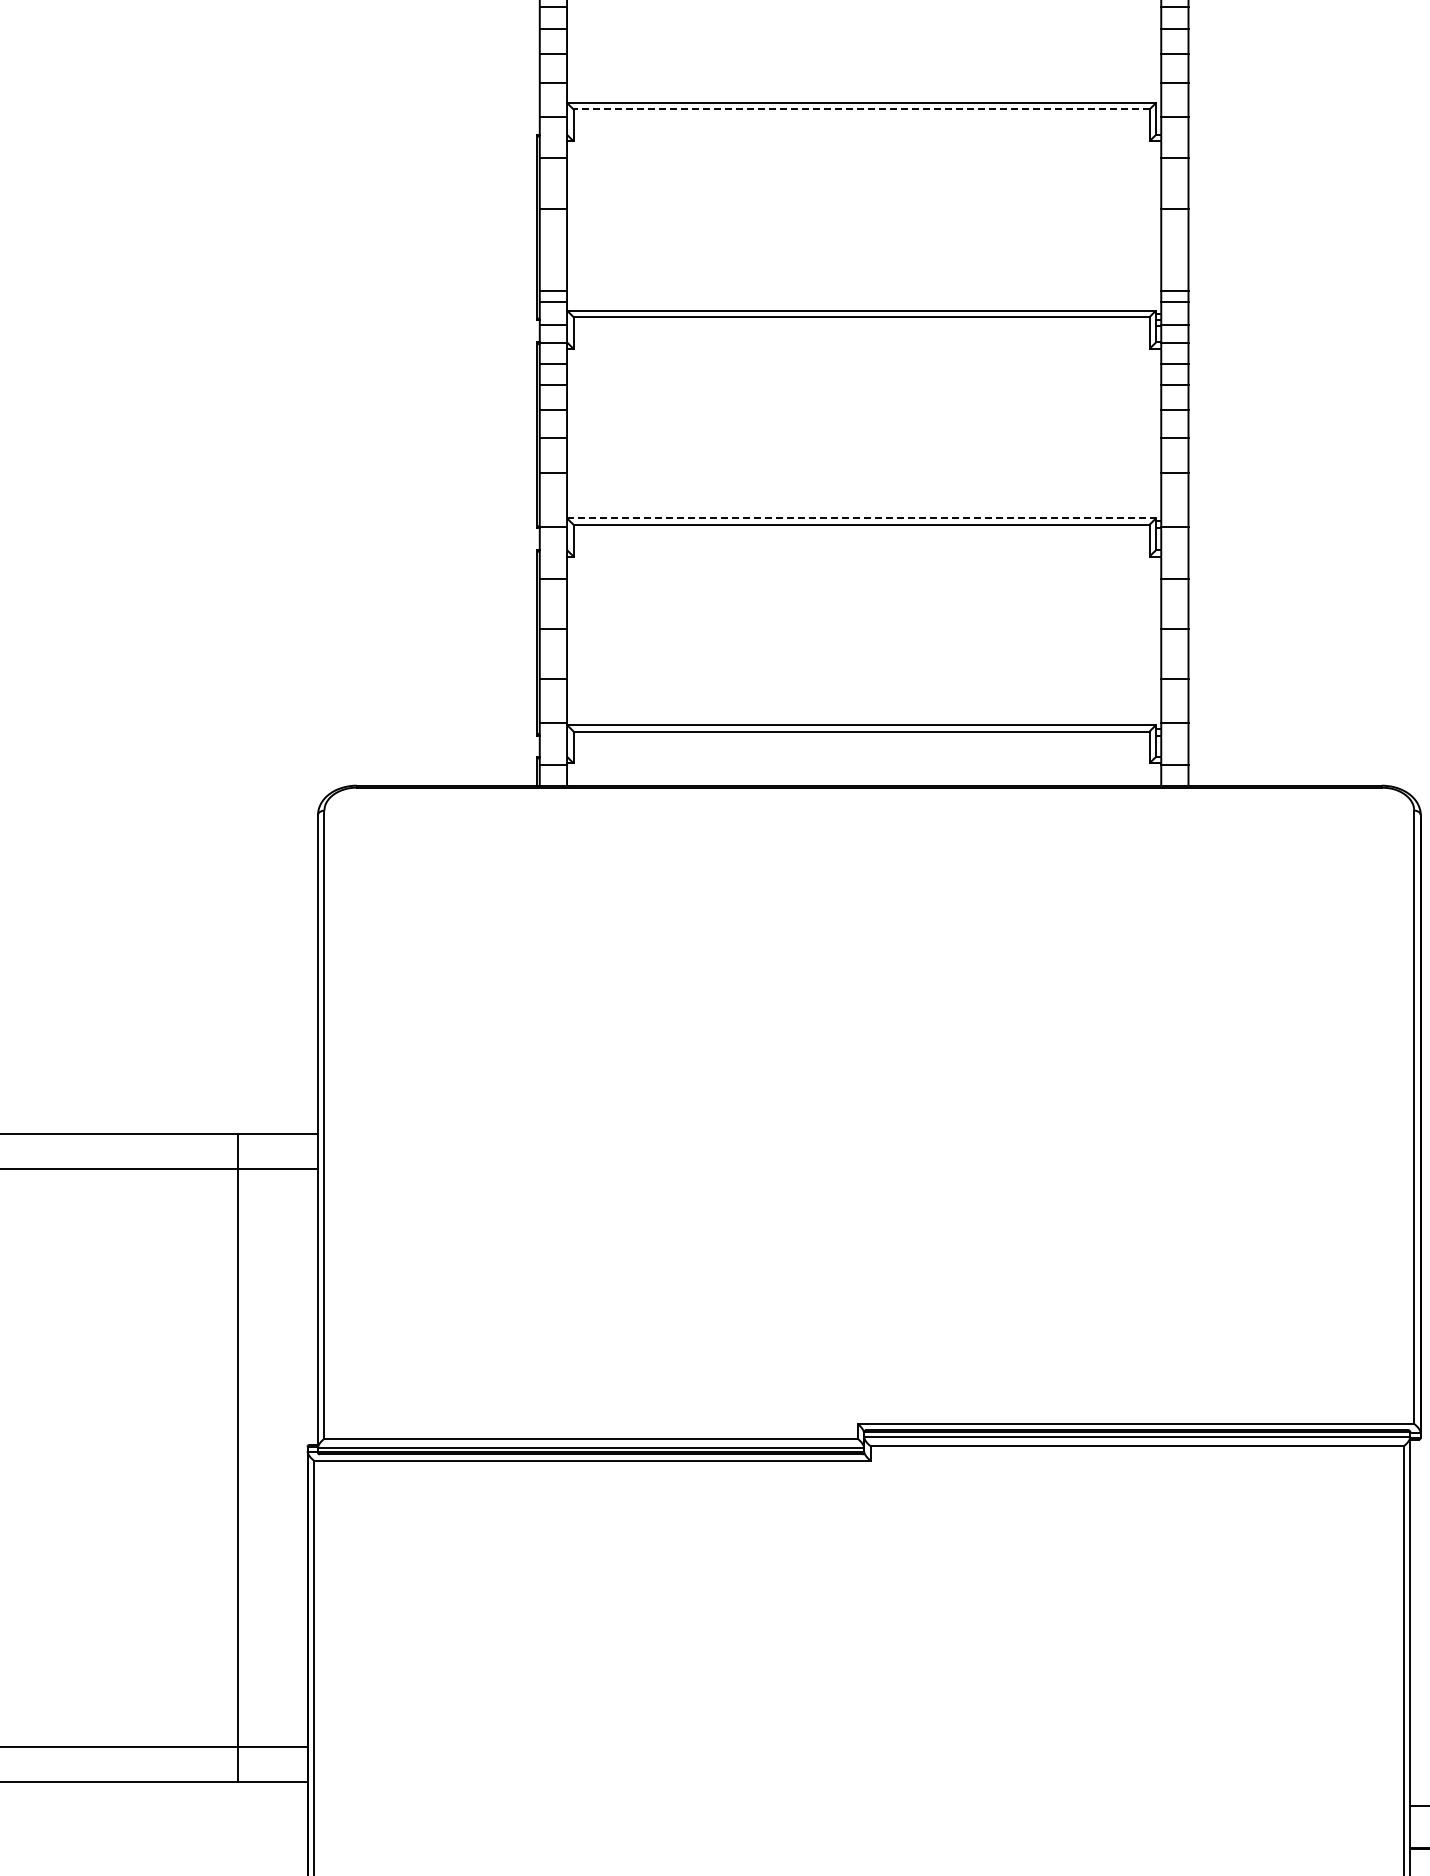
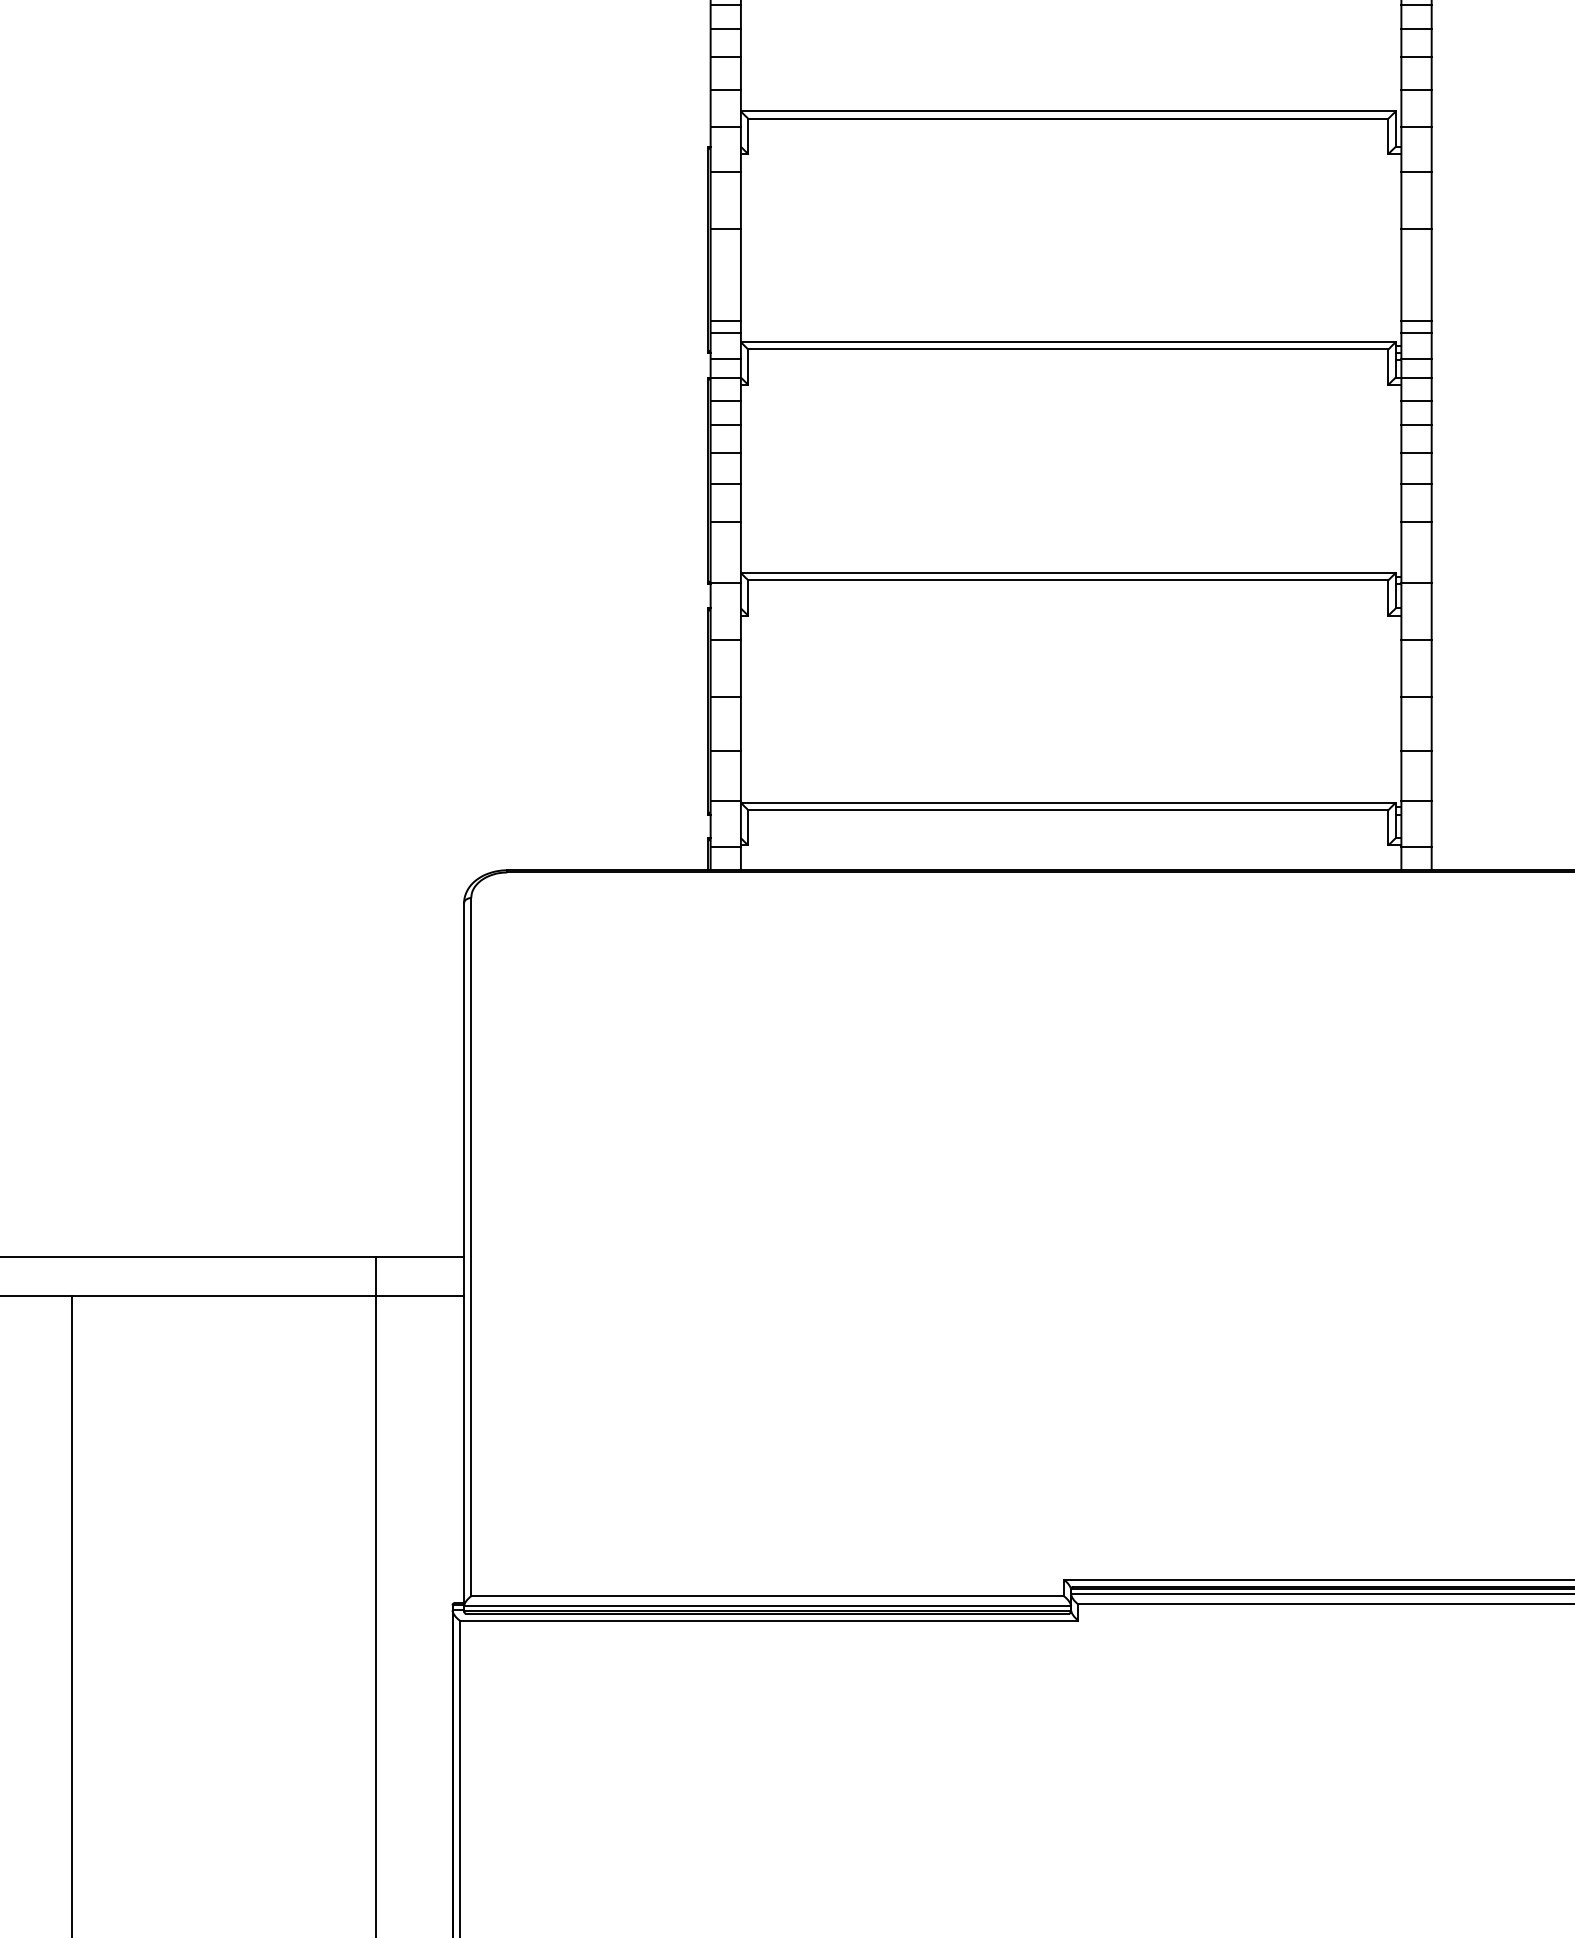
line: (861, 109) -> (1068, 118), dashed -> solid
line: (861, 518) -> (1068, 573), dashed -> solid

